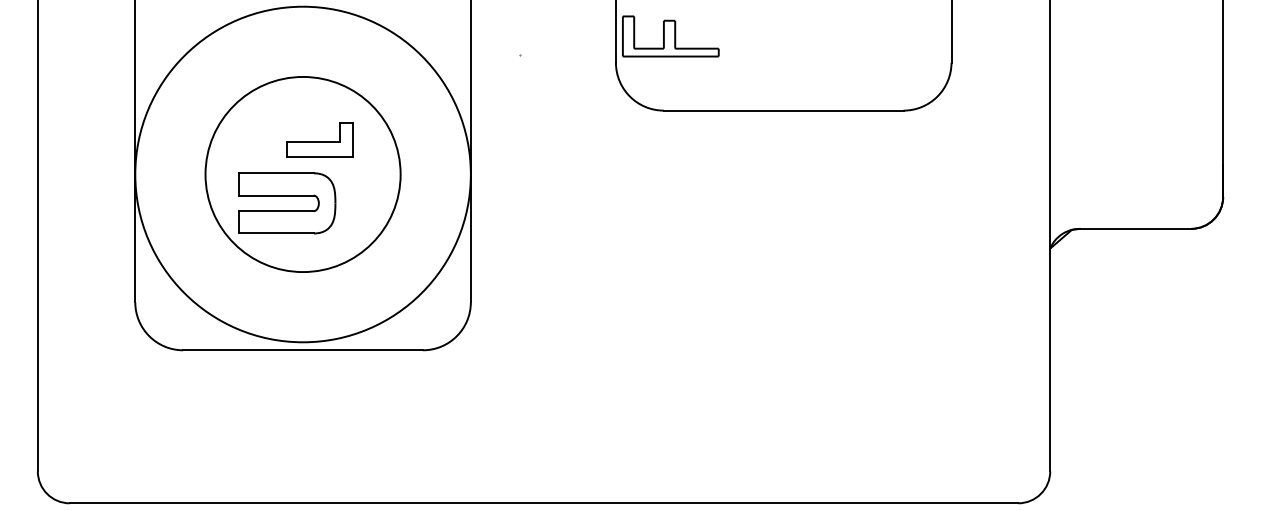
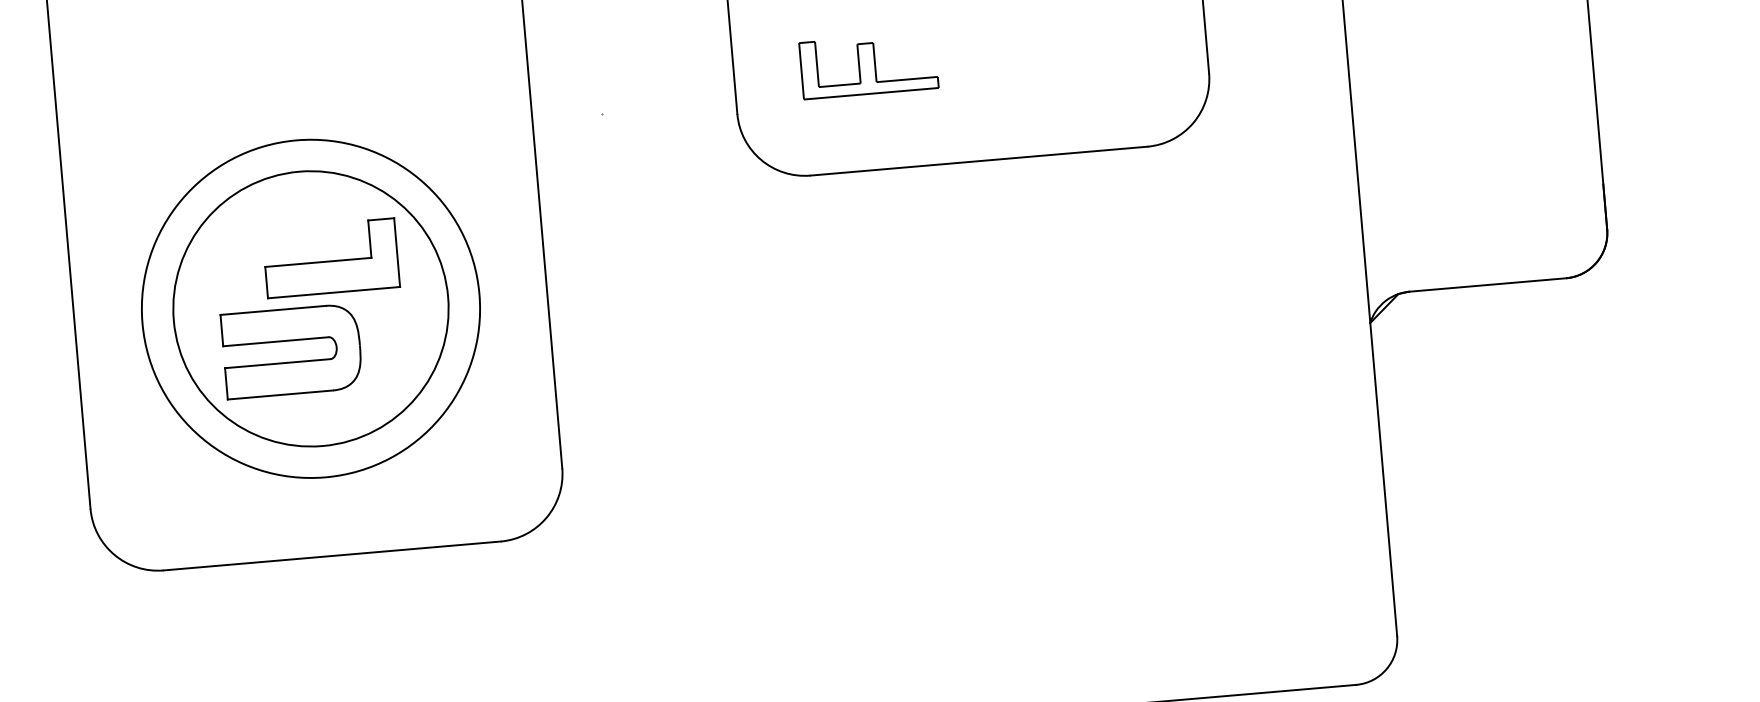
part: (670, 36) -> (868, 65), moved
part: (319, 139) -> (329, 257), size x1.43
circle: (302, 174) -> (310, 308), size x0.71

